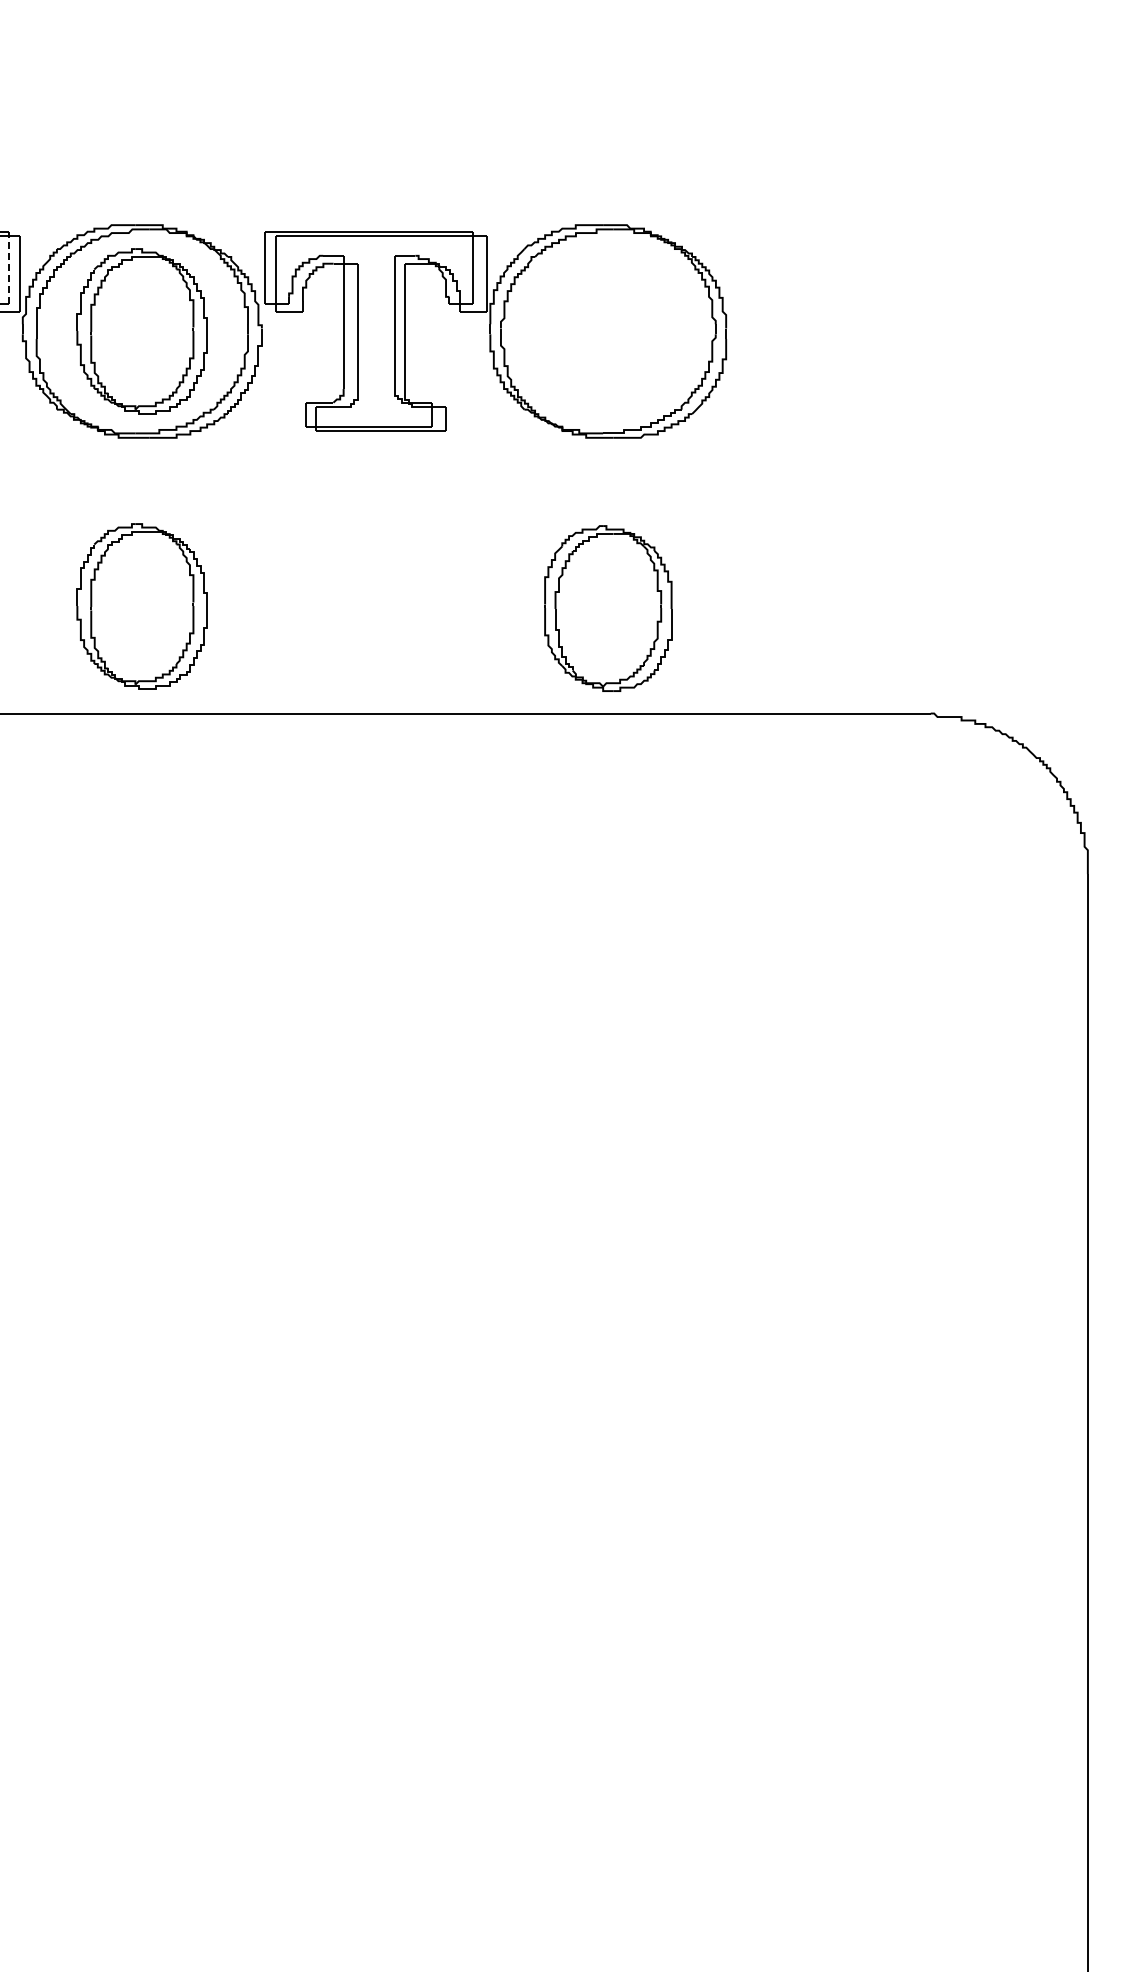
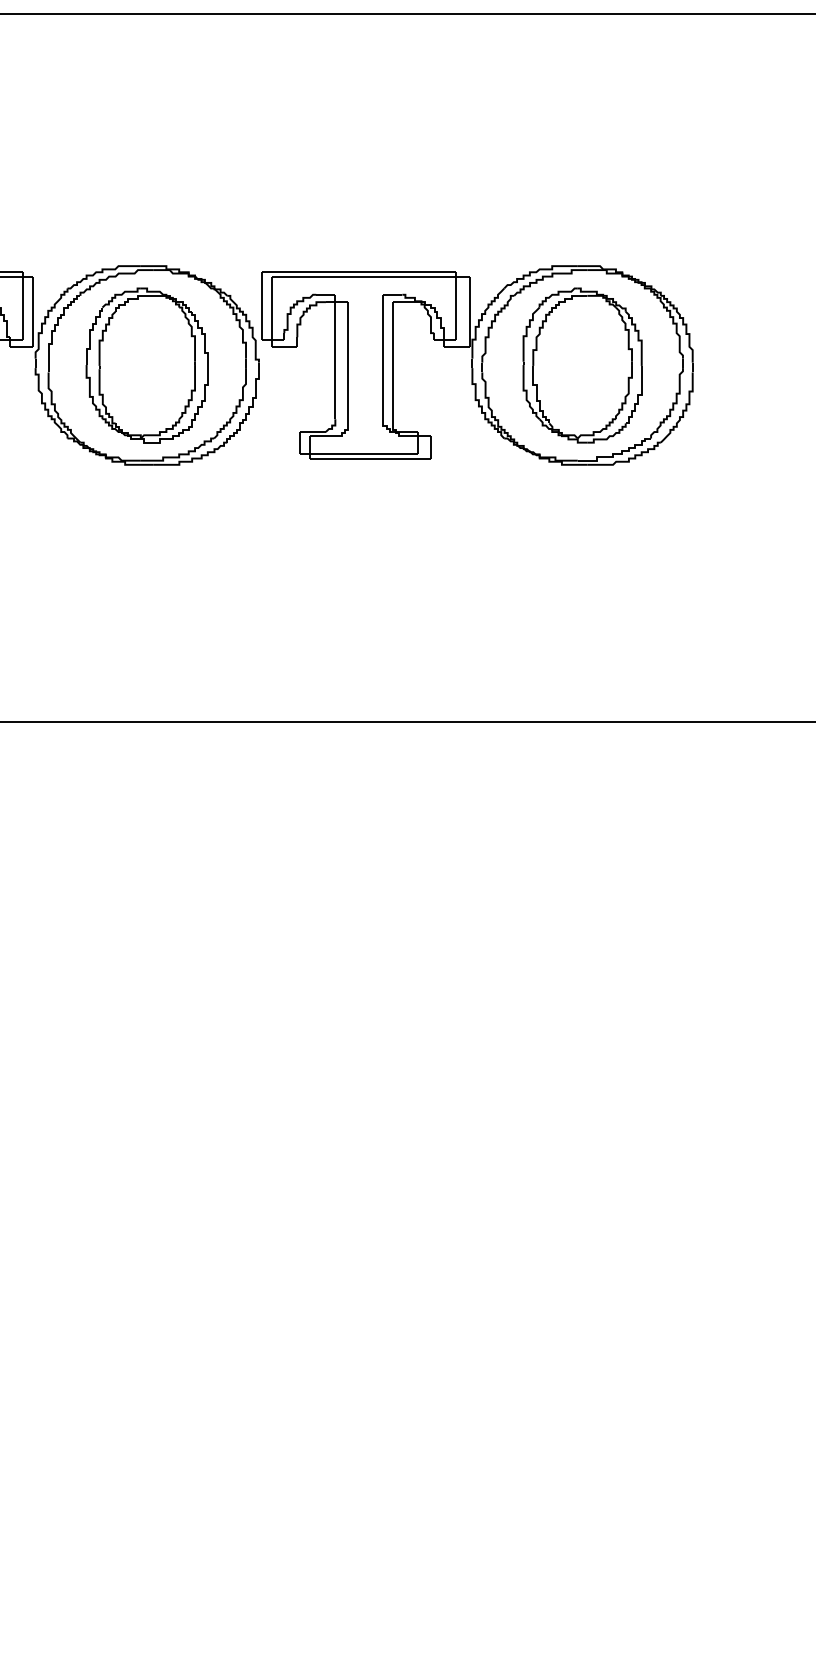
line: (9, 267) -> (23, 305), dashed -> solid
part: (141, 606) -> (146, 622), removed
part: (608, 608) -> (582, 365), moved

